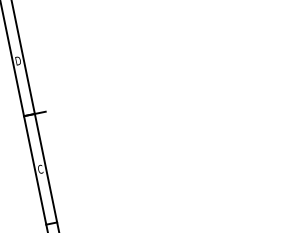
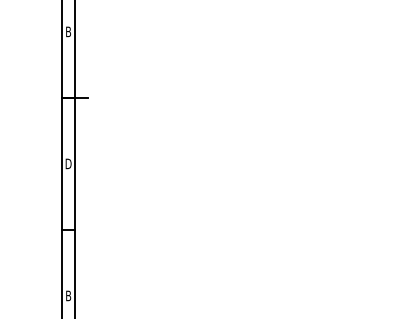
text: (18, 60) -> (68, 31), D -> B
text: (40, 169) -> (68, 163), C -> D

